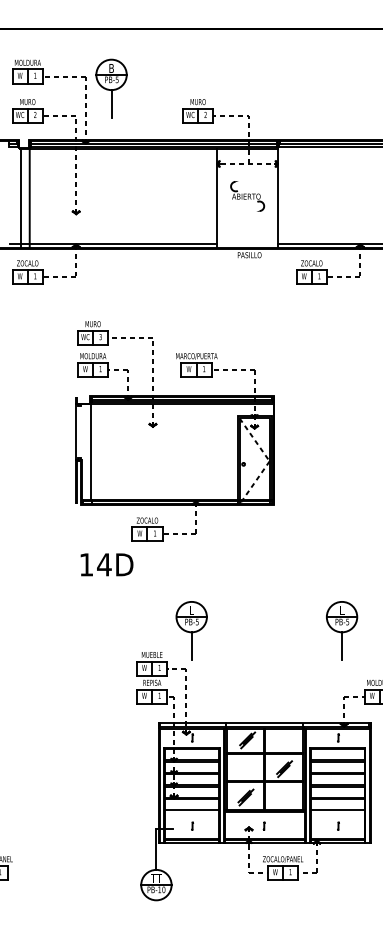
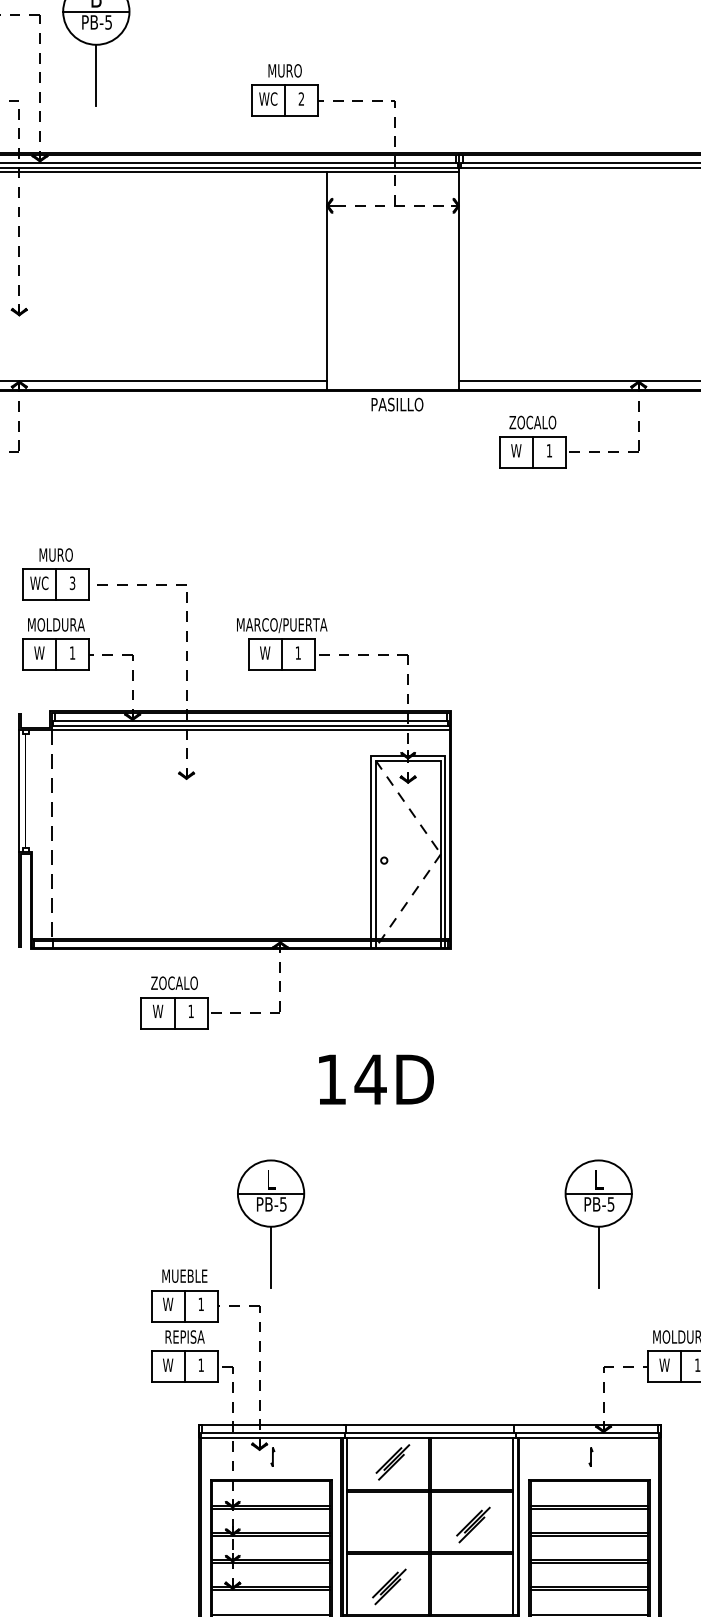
part: (247, 196) -> (392, 276), removed
line: (91, 452) -> (52, 834), solid -> dashed
text: (106, 564) -> (375, 1078), moved

